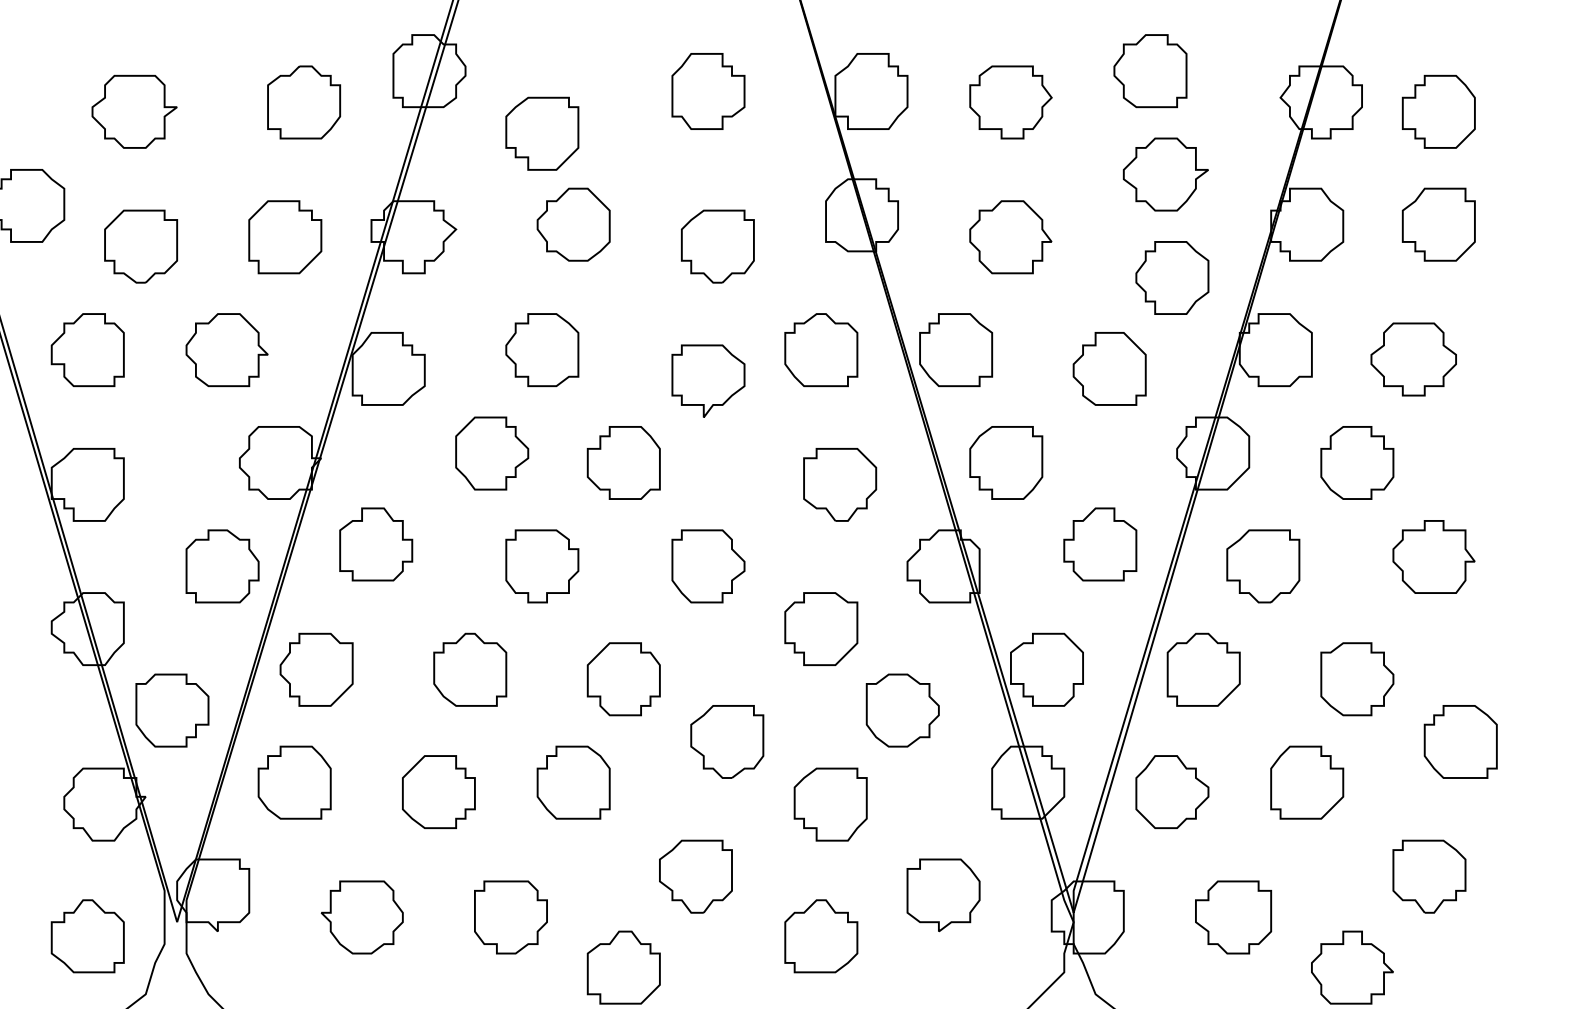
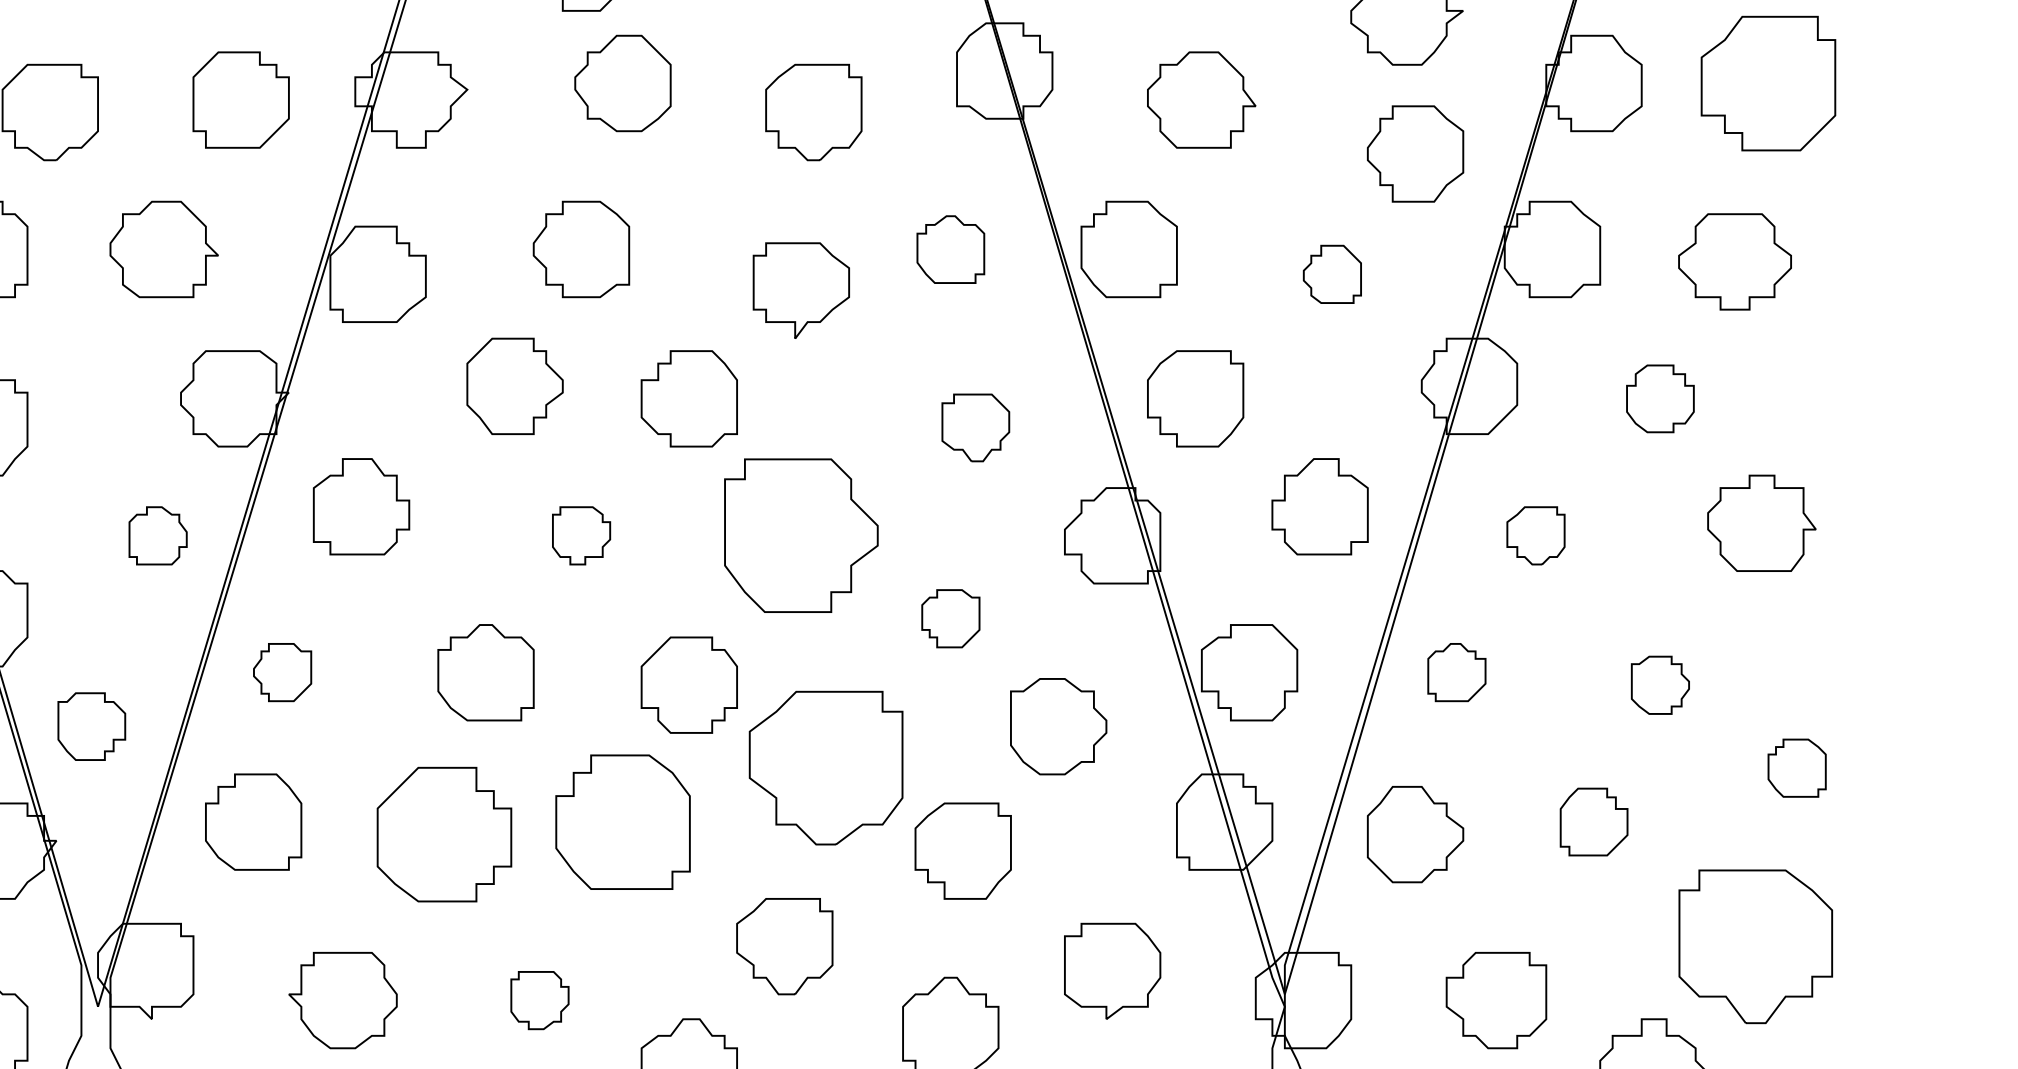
part: (1438, 224) -> (1767, 83), size x1.4
part: (821, 350) -> (951, 249), size x0.7
part: (1109, 368) -> (1332, 273), size x0.6
part: (1357, 462) -> (1660, 398), size x0.7
part: (840, 484) -> (976, 427), size x0.7
part: (222, 566) -> (158, 535), size x0.6
part: (542, 566) -> (581, 535), size x0.6
part: (708, 566) -> (801, 535), size x1.6
part: (1263, 566) -> (1536, 535), size x0.6
part: (821, 628) -> (951, 618), size x0.6
part: (316, 669) -> (282, 672), size x0.6
part: (1203, 669) -> (1456, 672), size x0.6
part: (1357, 679) -> (1660, 685), size x0.6
part: (172, 710) -> (91, 726), size x0.7
part: (727, 741) -> (826, 767), size x1.6
part: (1460, 741) -> (1796, 767), size x0.6
part: (573, 782) -> (622, 821), size x1.4
part: (1307, 782) -> (1594, 821), size x0.7
part: (438, 791) -> (444, 833), size x1.4
part: (1429, 876) -> (1755, 946), size x1.6
part: (510, 917) -> (539, 1000), size x0.6

